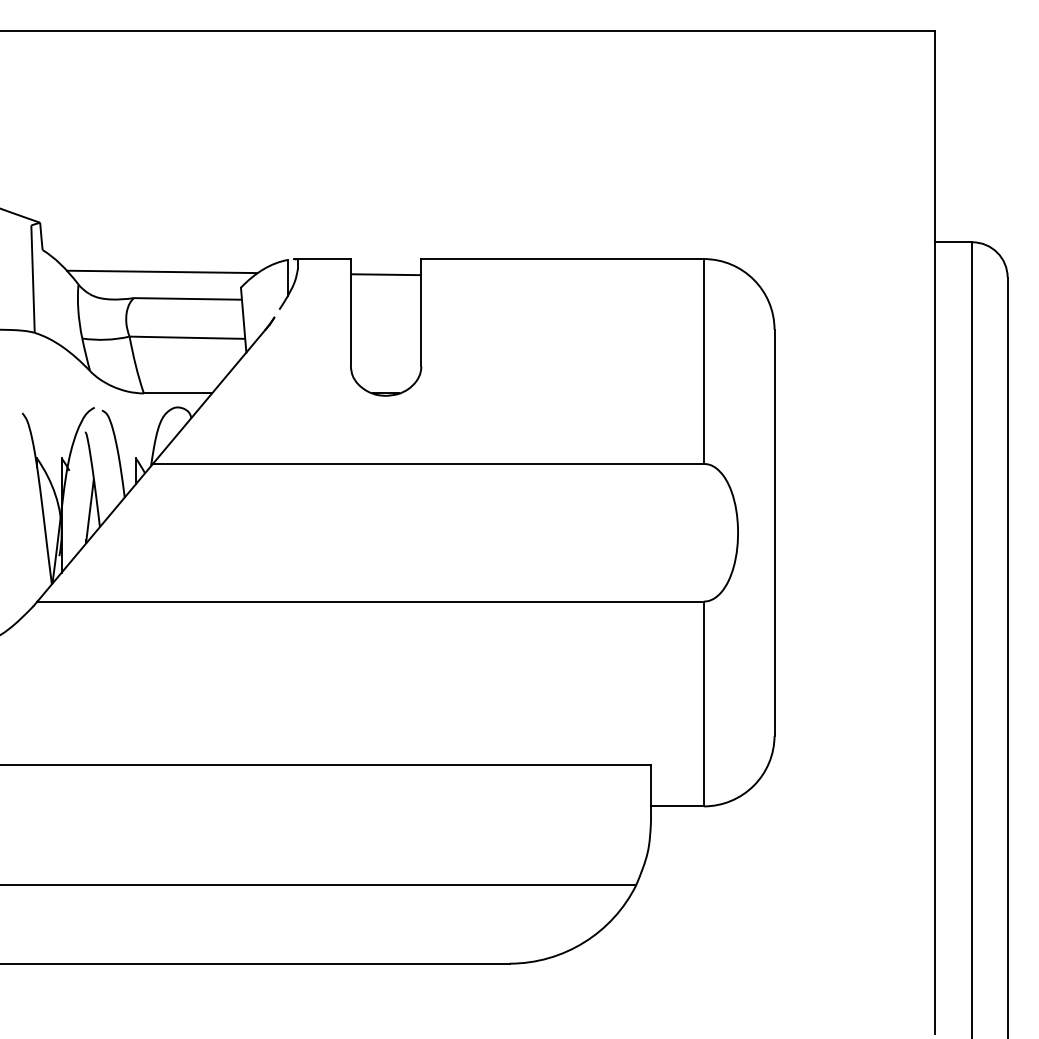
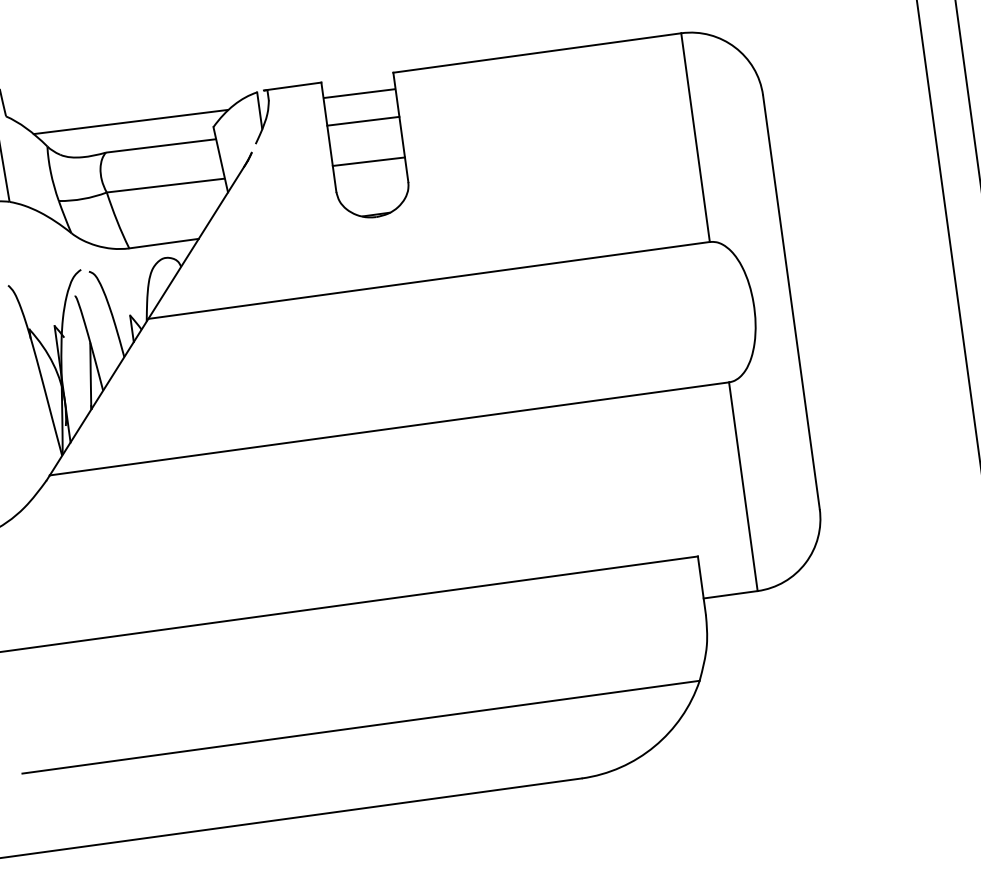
line: (385, 301) -> (362, 120), added
line: (385, 341) -> (368, 161), added

